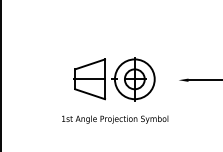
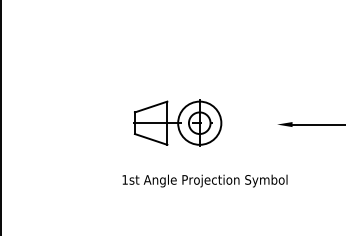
part: (114, 79) -> (177, 123), size x0.7
text: (115, 119) -> (205, 180), moved

